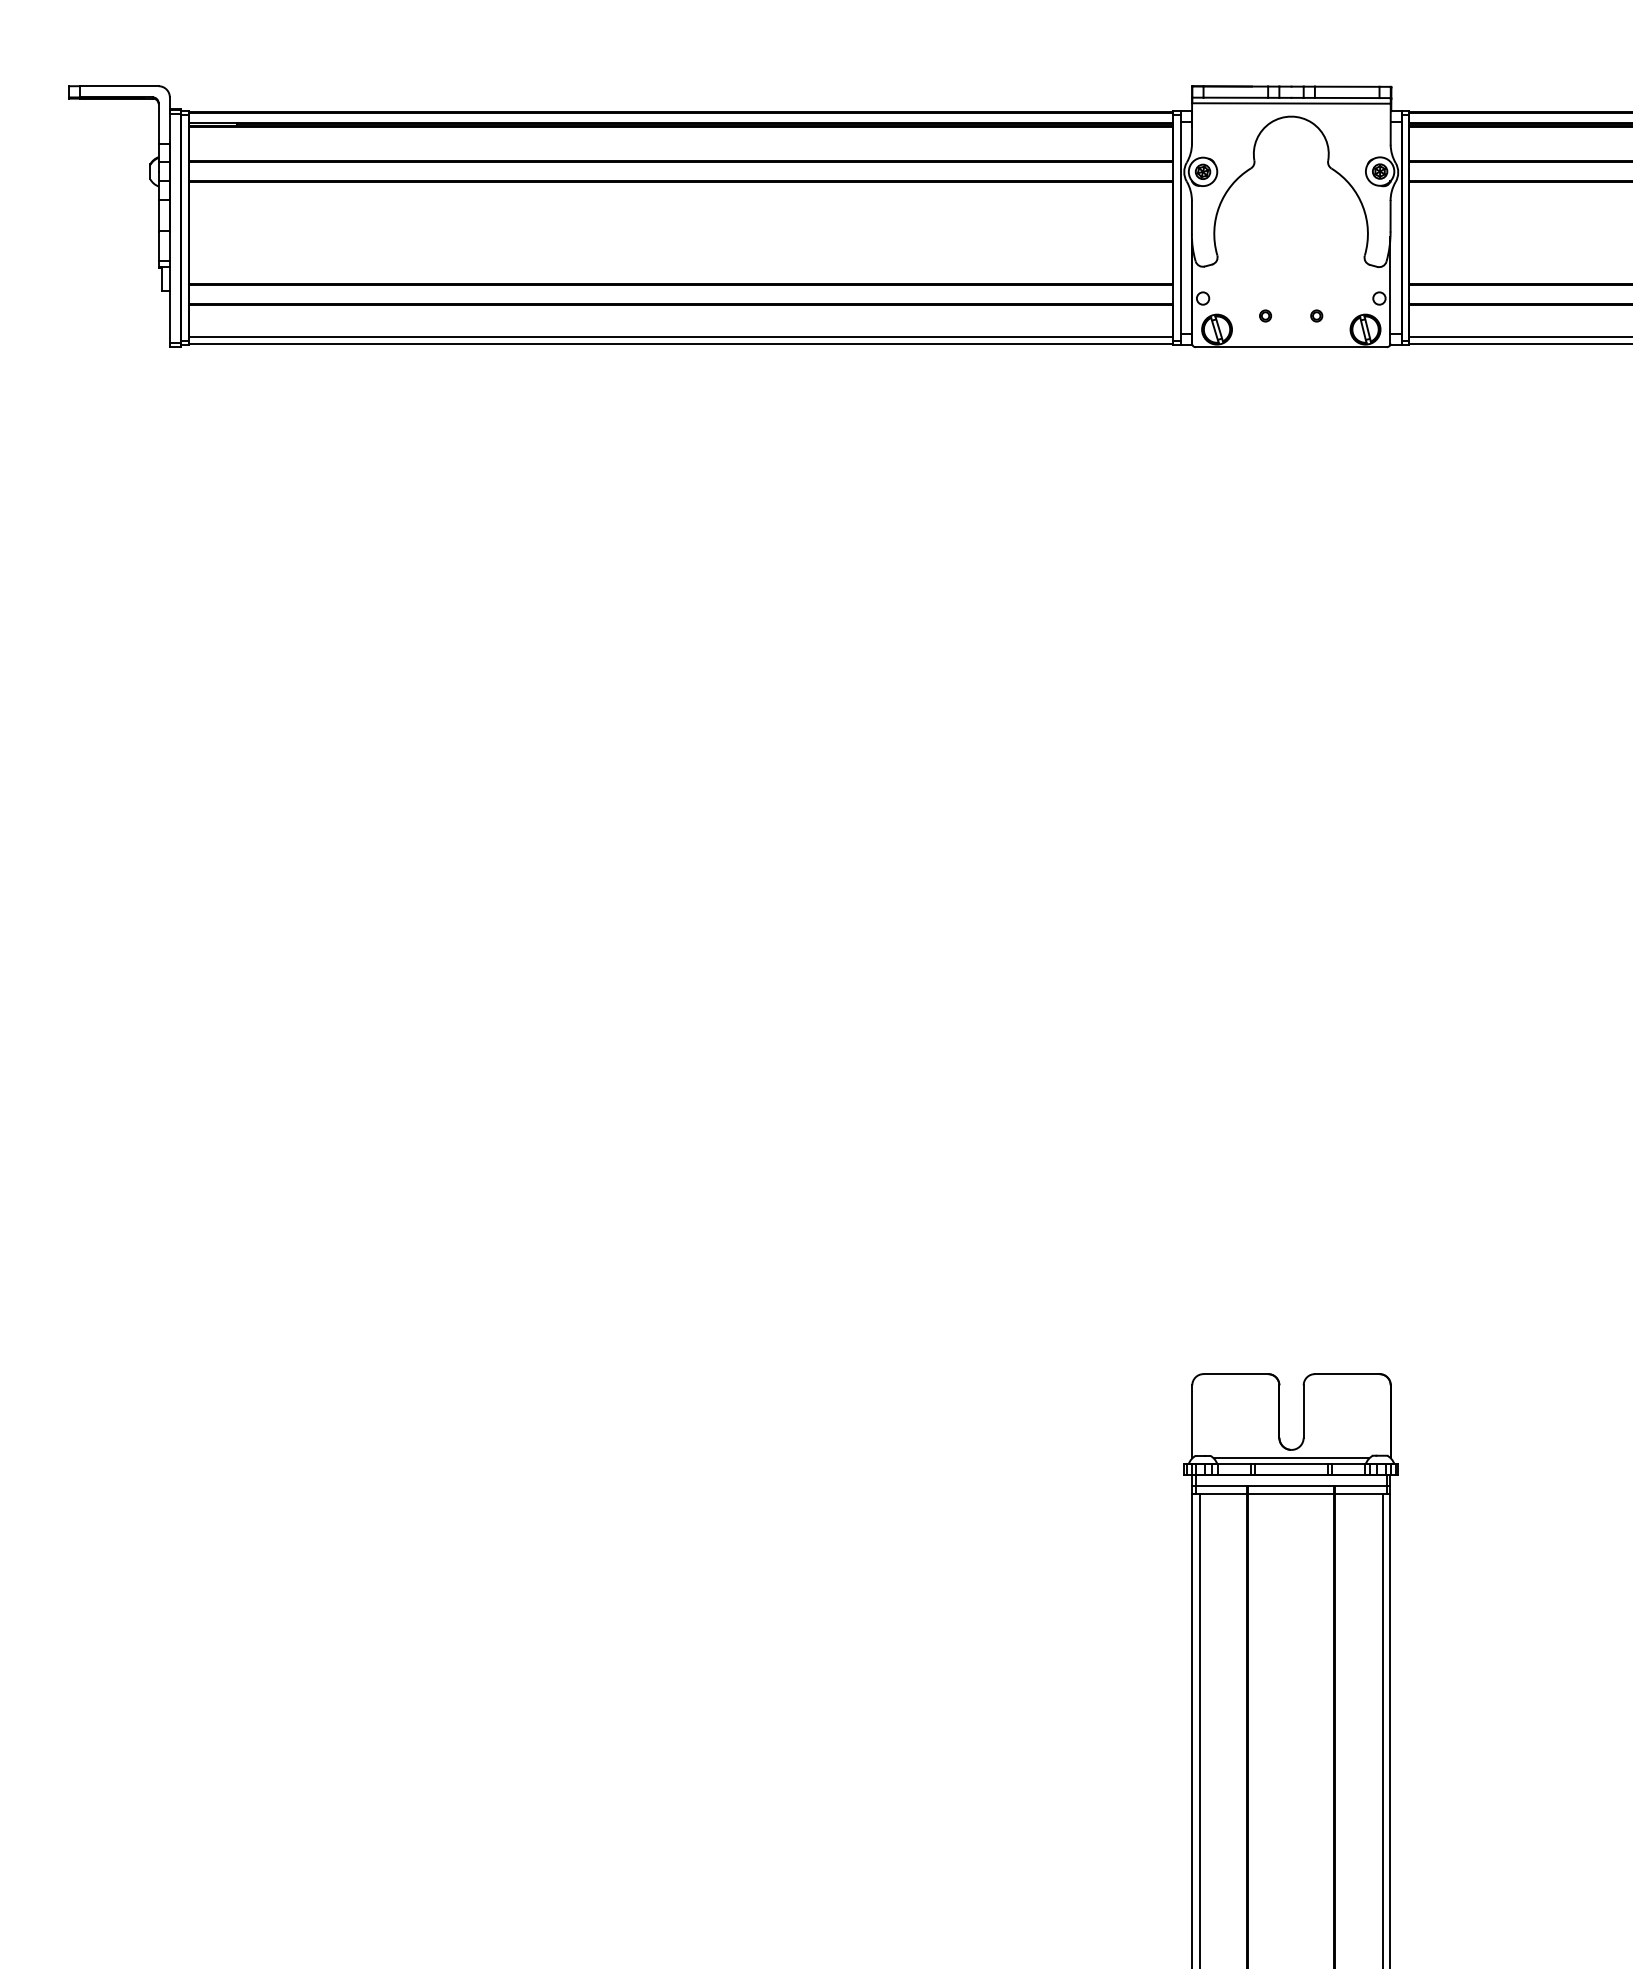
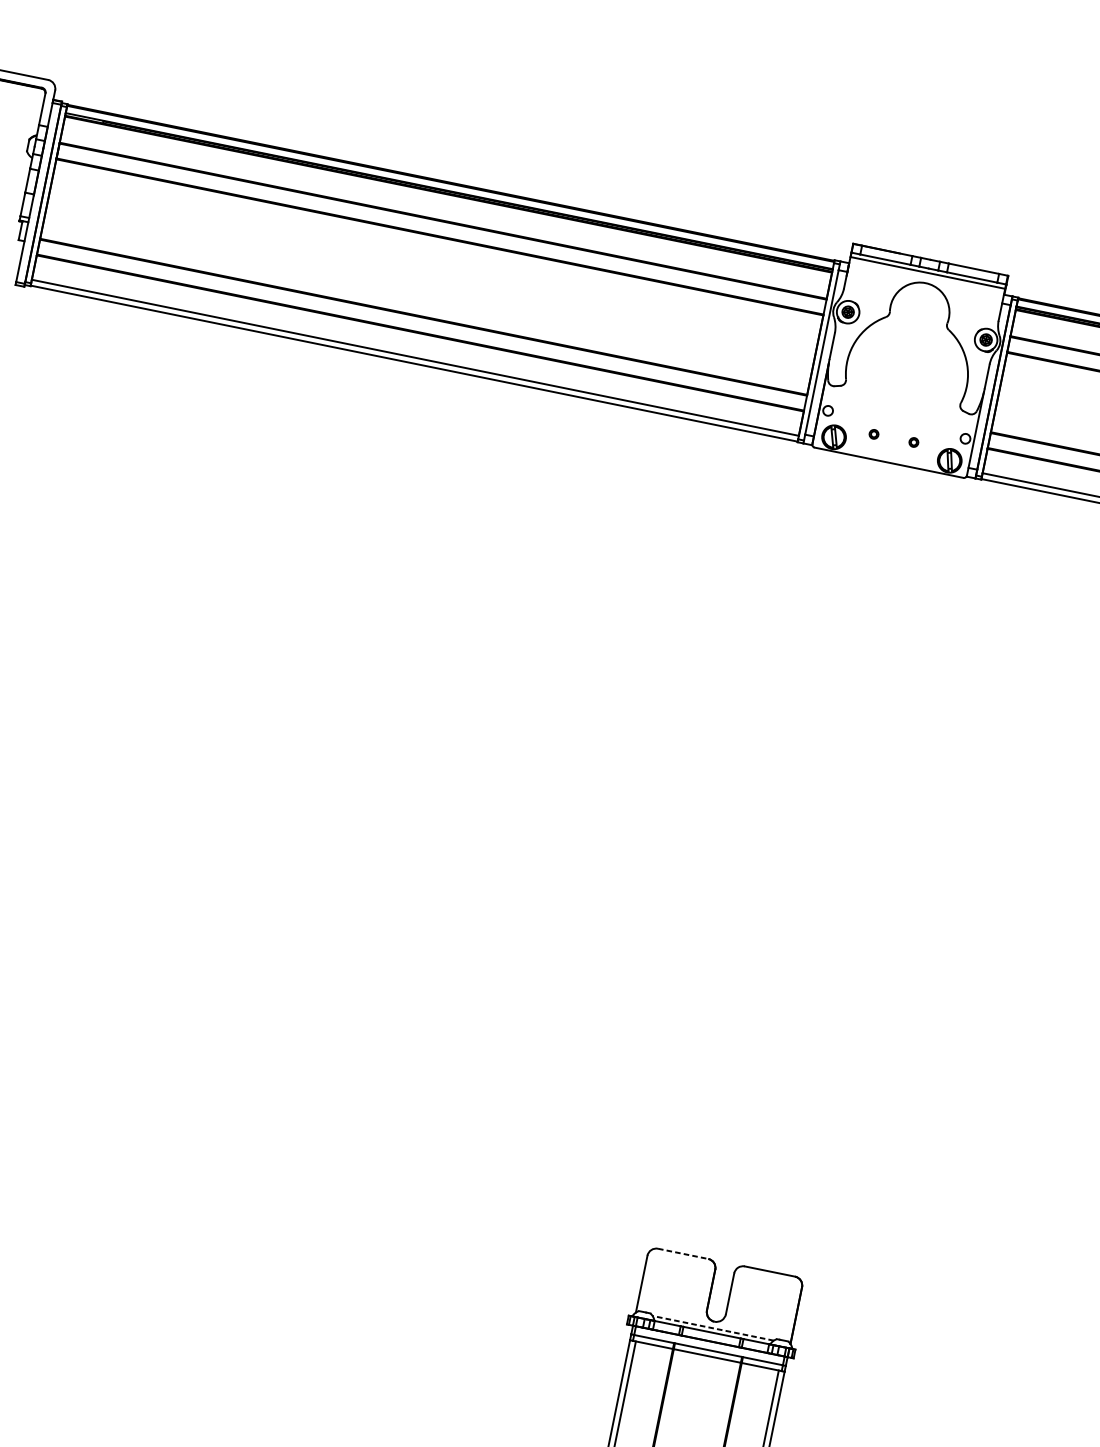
line: (1236, 1374) -> (683, 1254), solid -> dashed
line: (1291, 1458) -> (713, 1328), solid -> dashed

